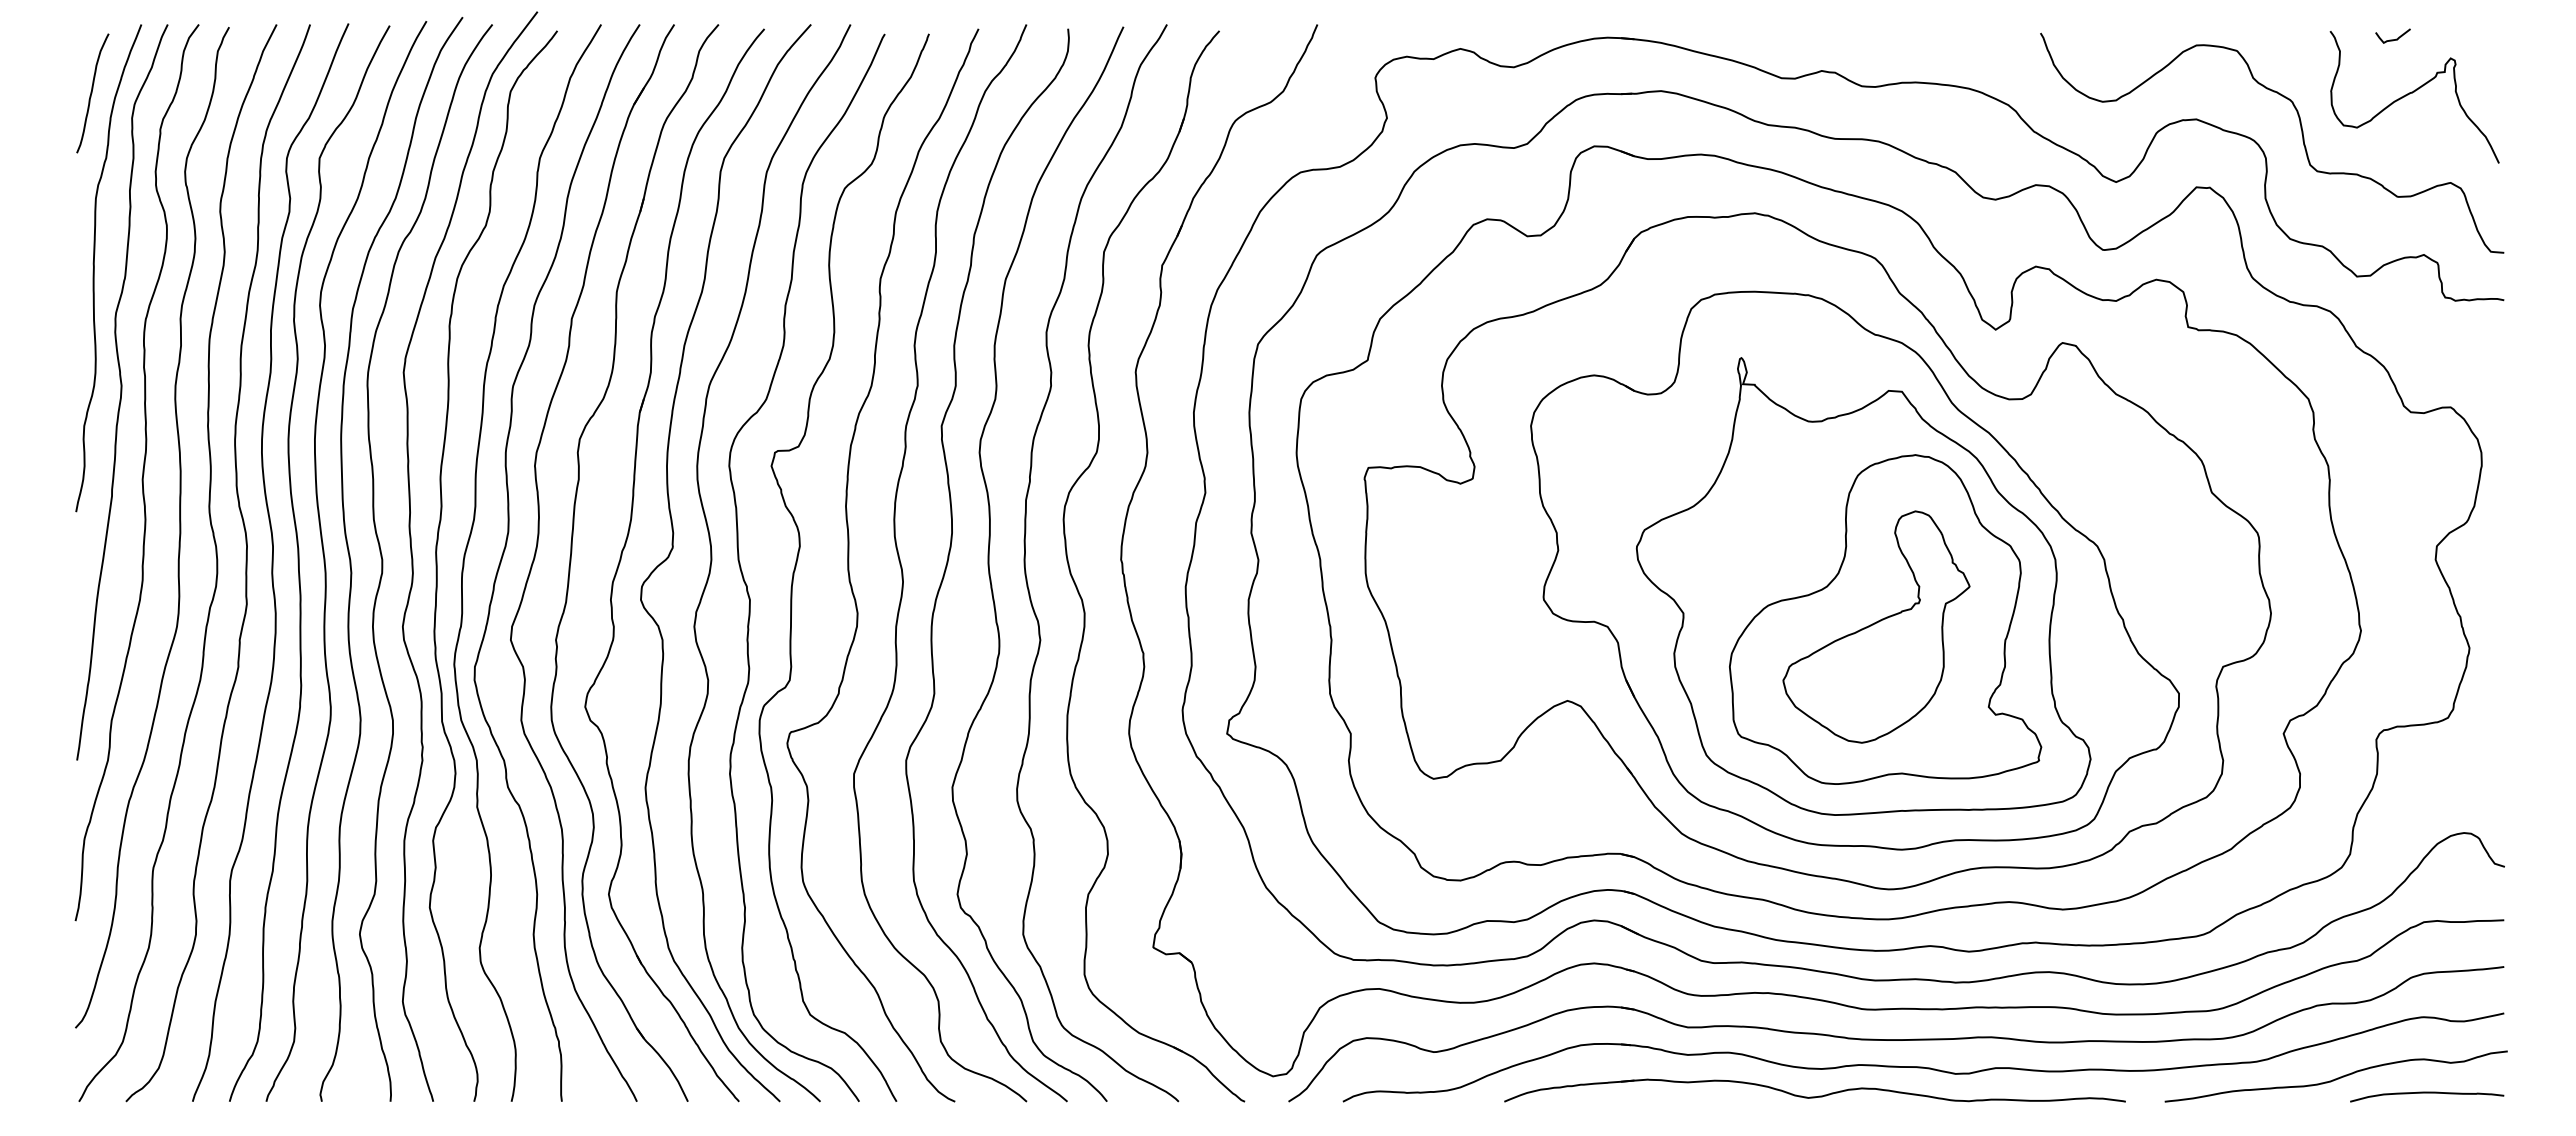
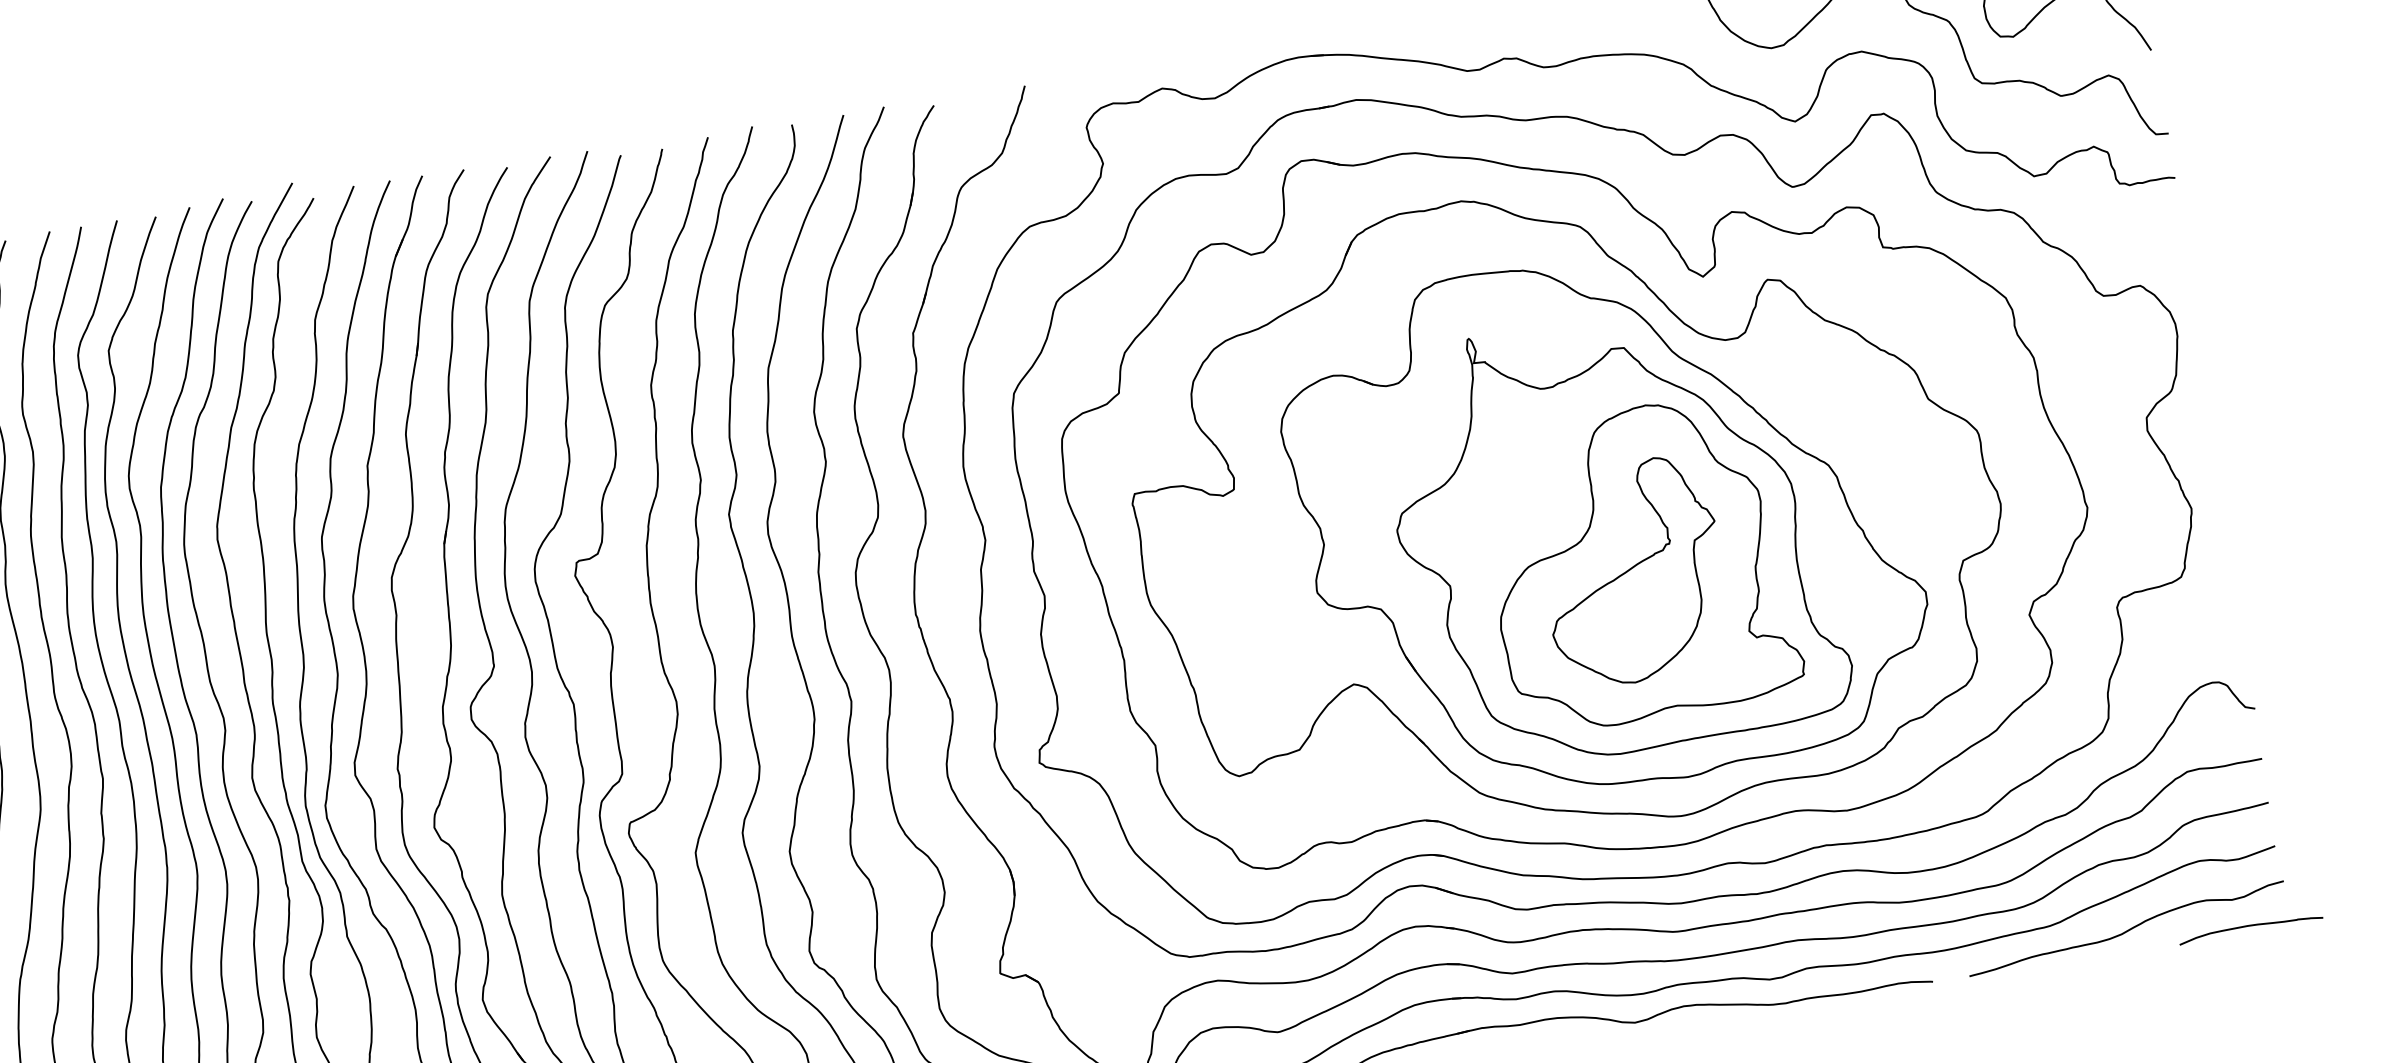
curve: (2427, 1093) -> (2251, 926), moved

